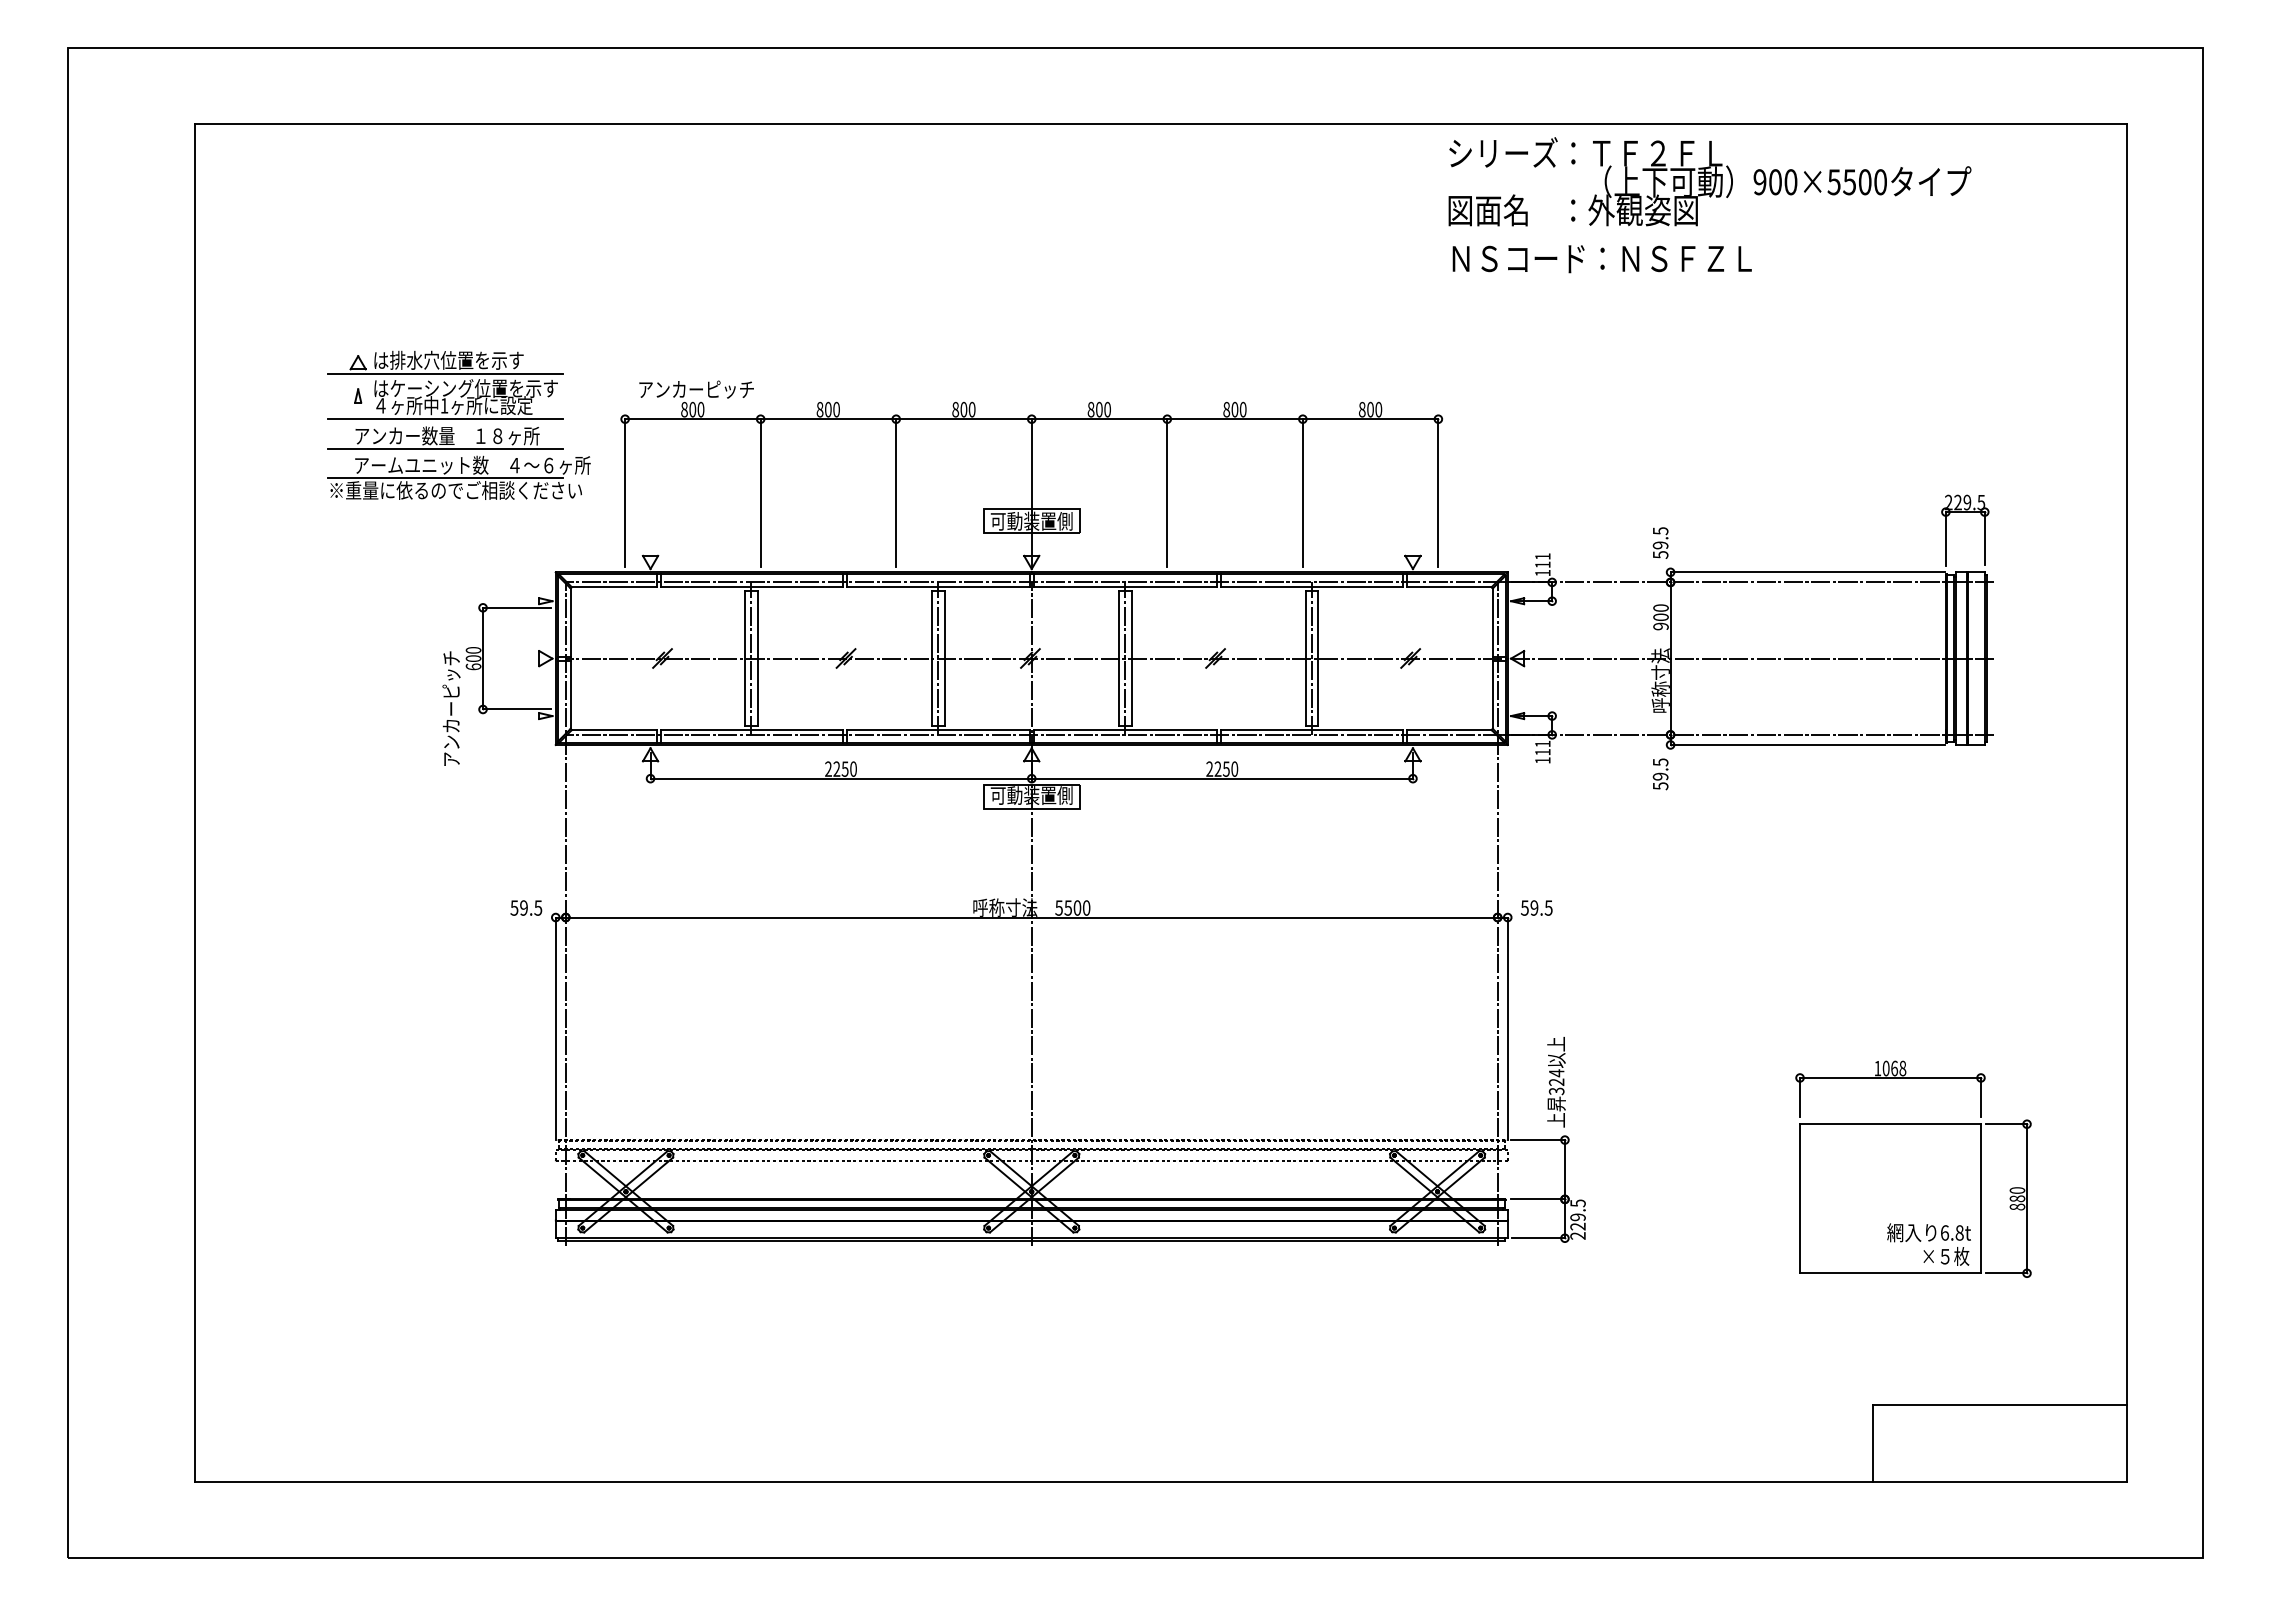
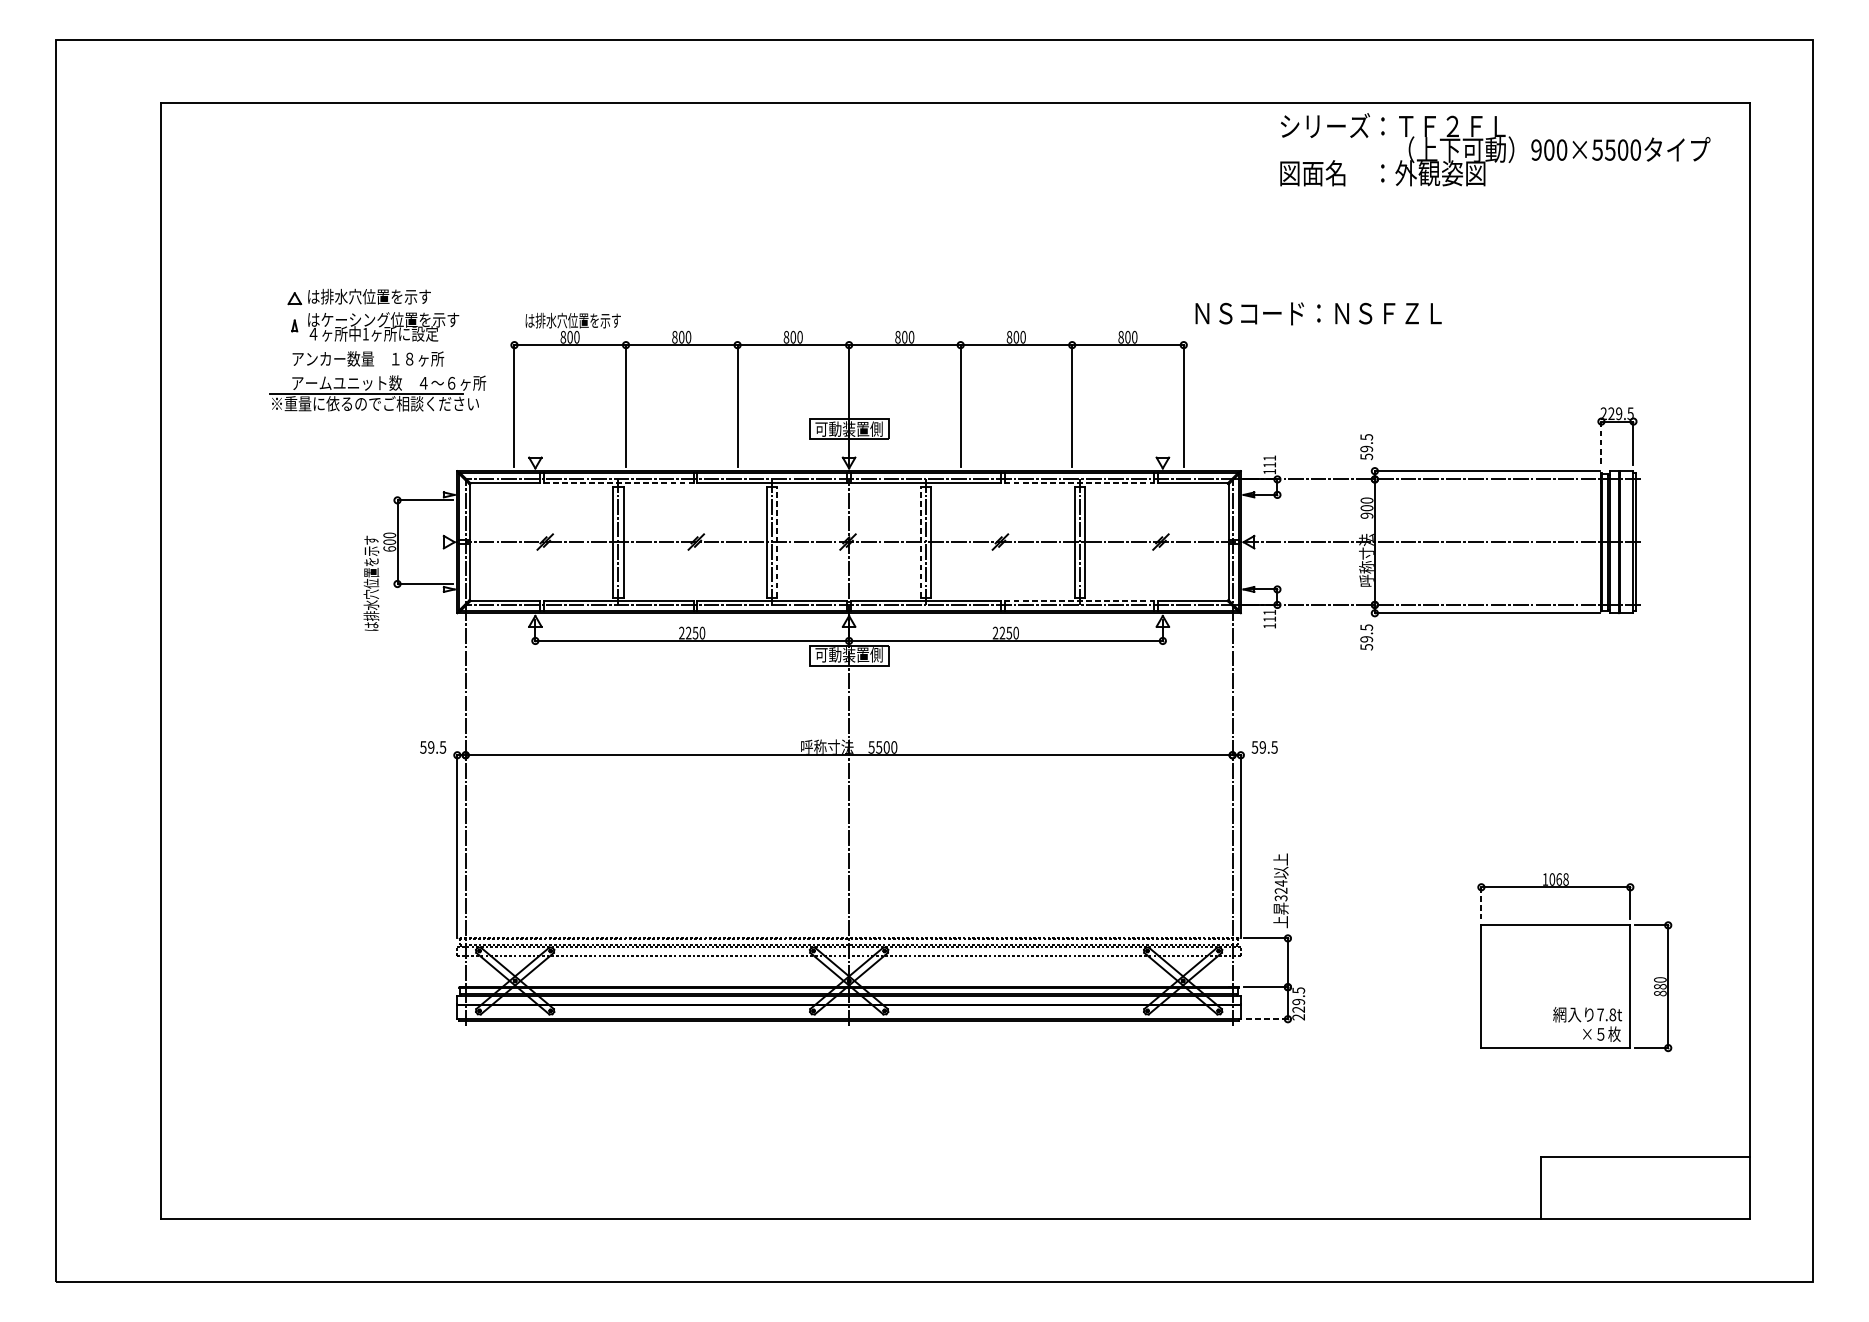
text: (1709, 181) -> (1494, 149), moved
text: (1601, 259) -> (1318, 314), moved
line: (444, 374) -> (365, 308), removed
text: (696, 389) -> (573, 320), アンカーピッチ -> は排水穴位置を示す
line: (444, 419) -> (365, 345), removed
line: (444, 448) -> (365, 369), removed
line: (1945, 538) -> (1601, 443), solid -> dashed
line: (752, 587) -> (619, 483), solid -> dashed
line: (1312, 587) -> (1080, 483), solid -> dashed
line: (944, 658) -> (777, 542), solid -> dashed
line: (1118, 658) -> (920, 542), solid -> dashed
text: (450, 708) -> (370, 583), アンカーピッチ -> は排水穴位置を示す
line: (1312, 730) -> (1080, 601), solid -> dashed
line: (1800, 1097) -> (1481, 903), solid -> dashed
text: (1944, 1232) -> (1600, 1014), 6.8t -> 7.8t
line: (1538, 1238) -> (1266, 1019), solid -> dashed

